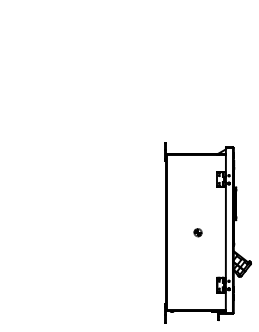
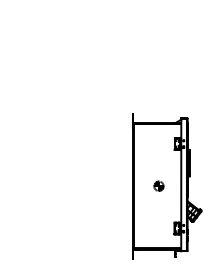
part: (197, 232) -> (158, 186), size x1.6

